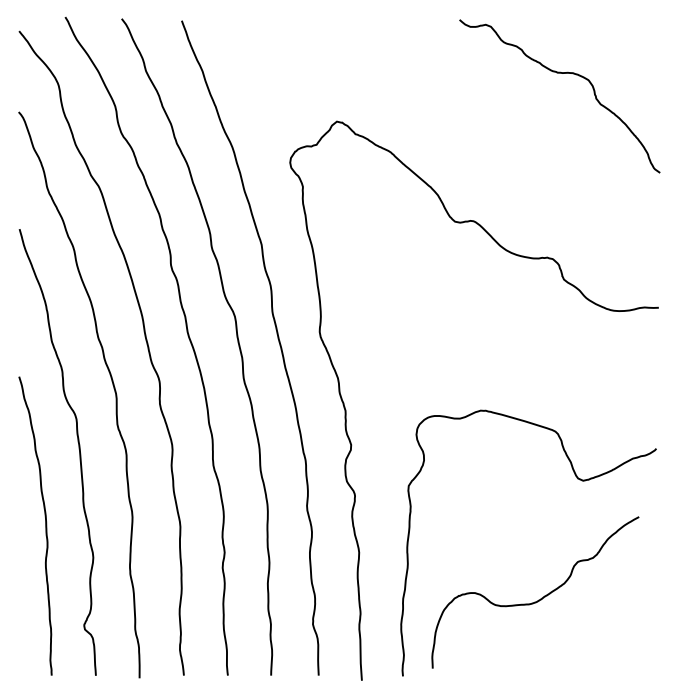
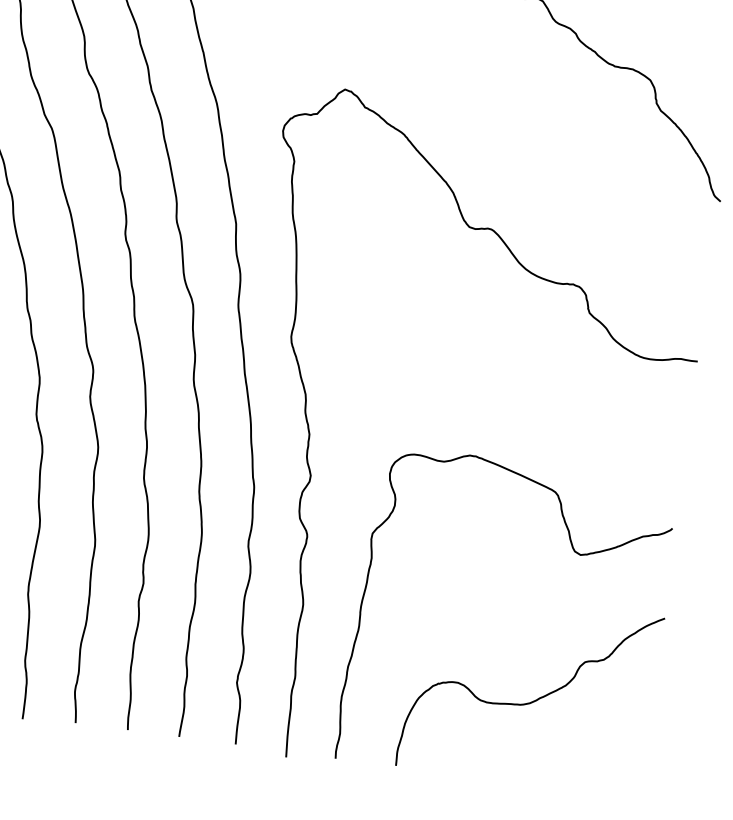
curve: (538, 599) -> (532, 700), moved

